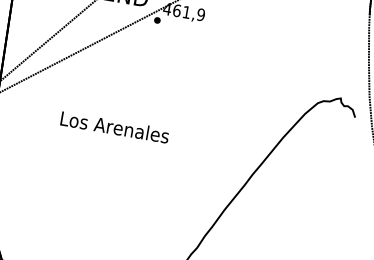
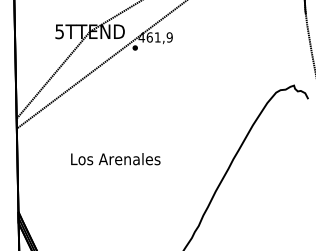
text: (114, 127) -> (115, 159), moved

